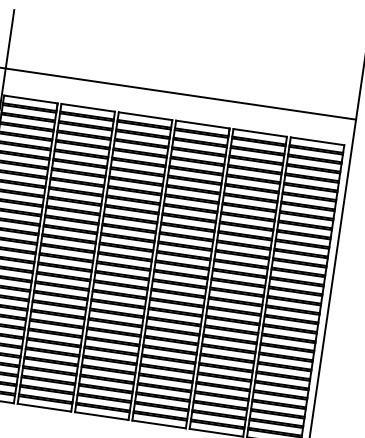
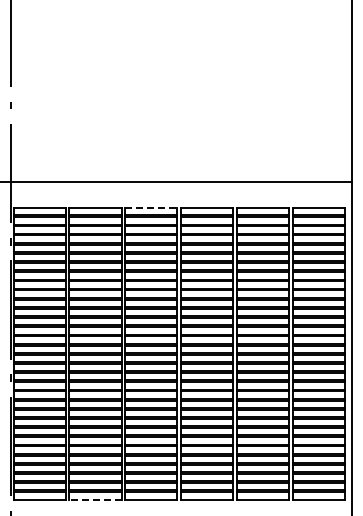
line: (145, 115) -> (151, 207), solid -> dashed
line: (44, 407) -> (95, 499), solid -> dashed

